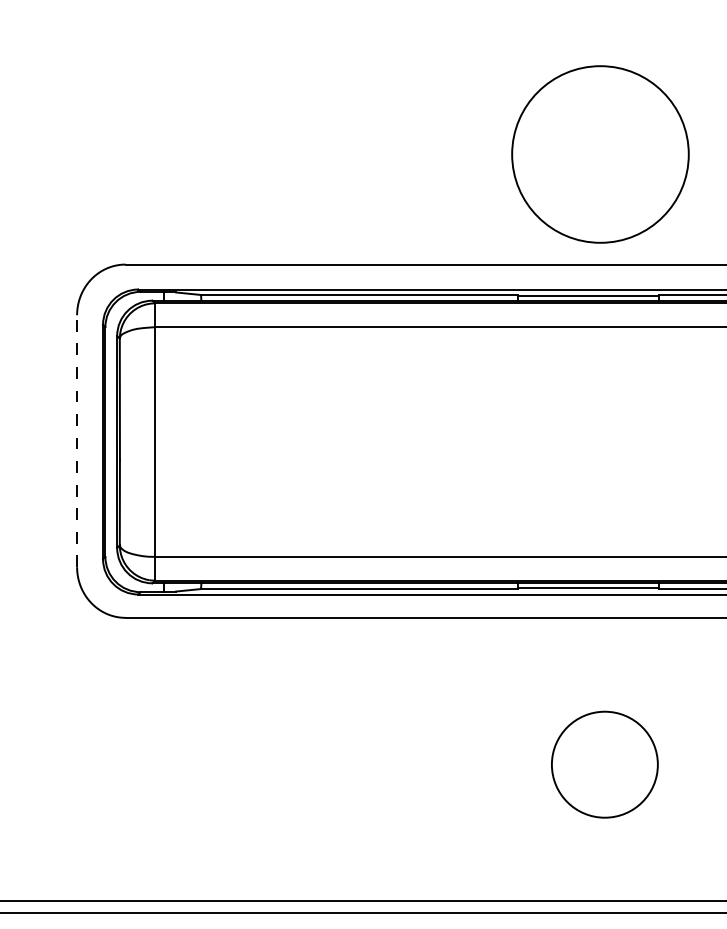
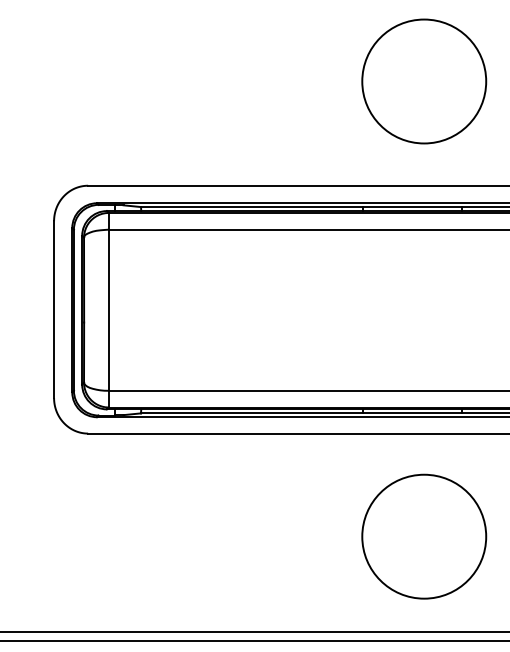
circle: (600, 154) -> (424, 81), moved
line: (77, 440) -> (54, 309), dashed -> solid
circle: (605, 764) -> (424, 536), size x1.67

